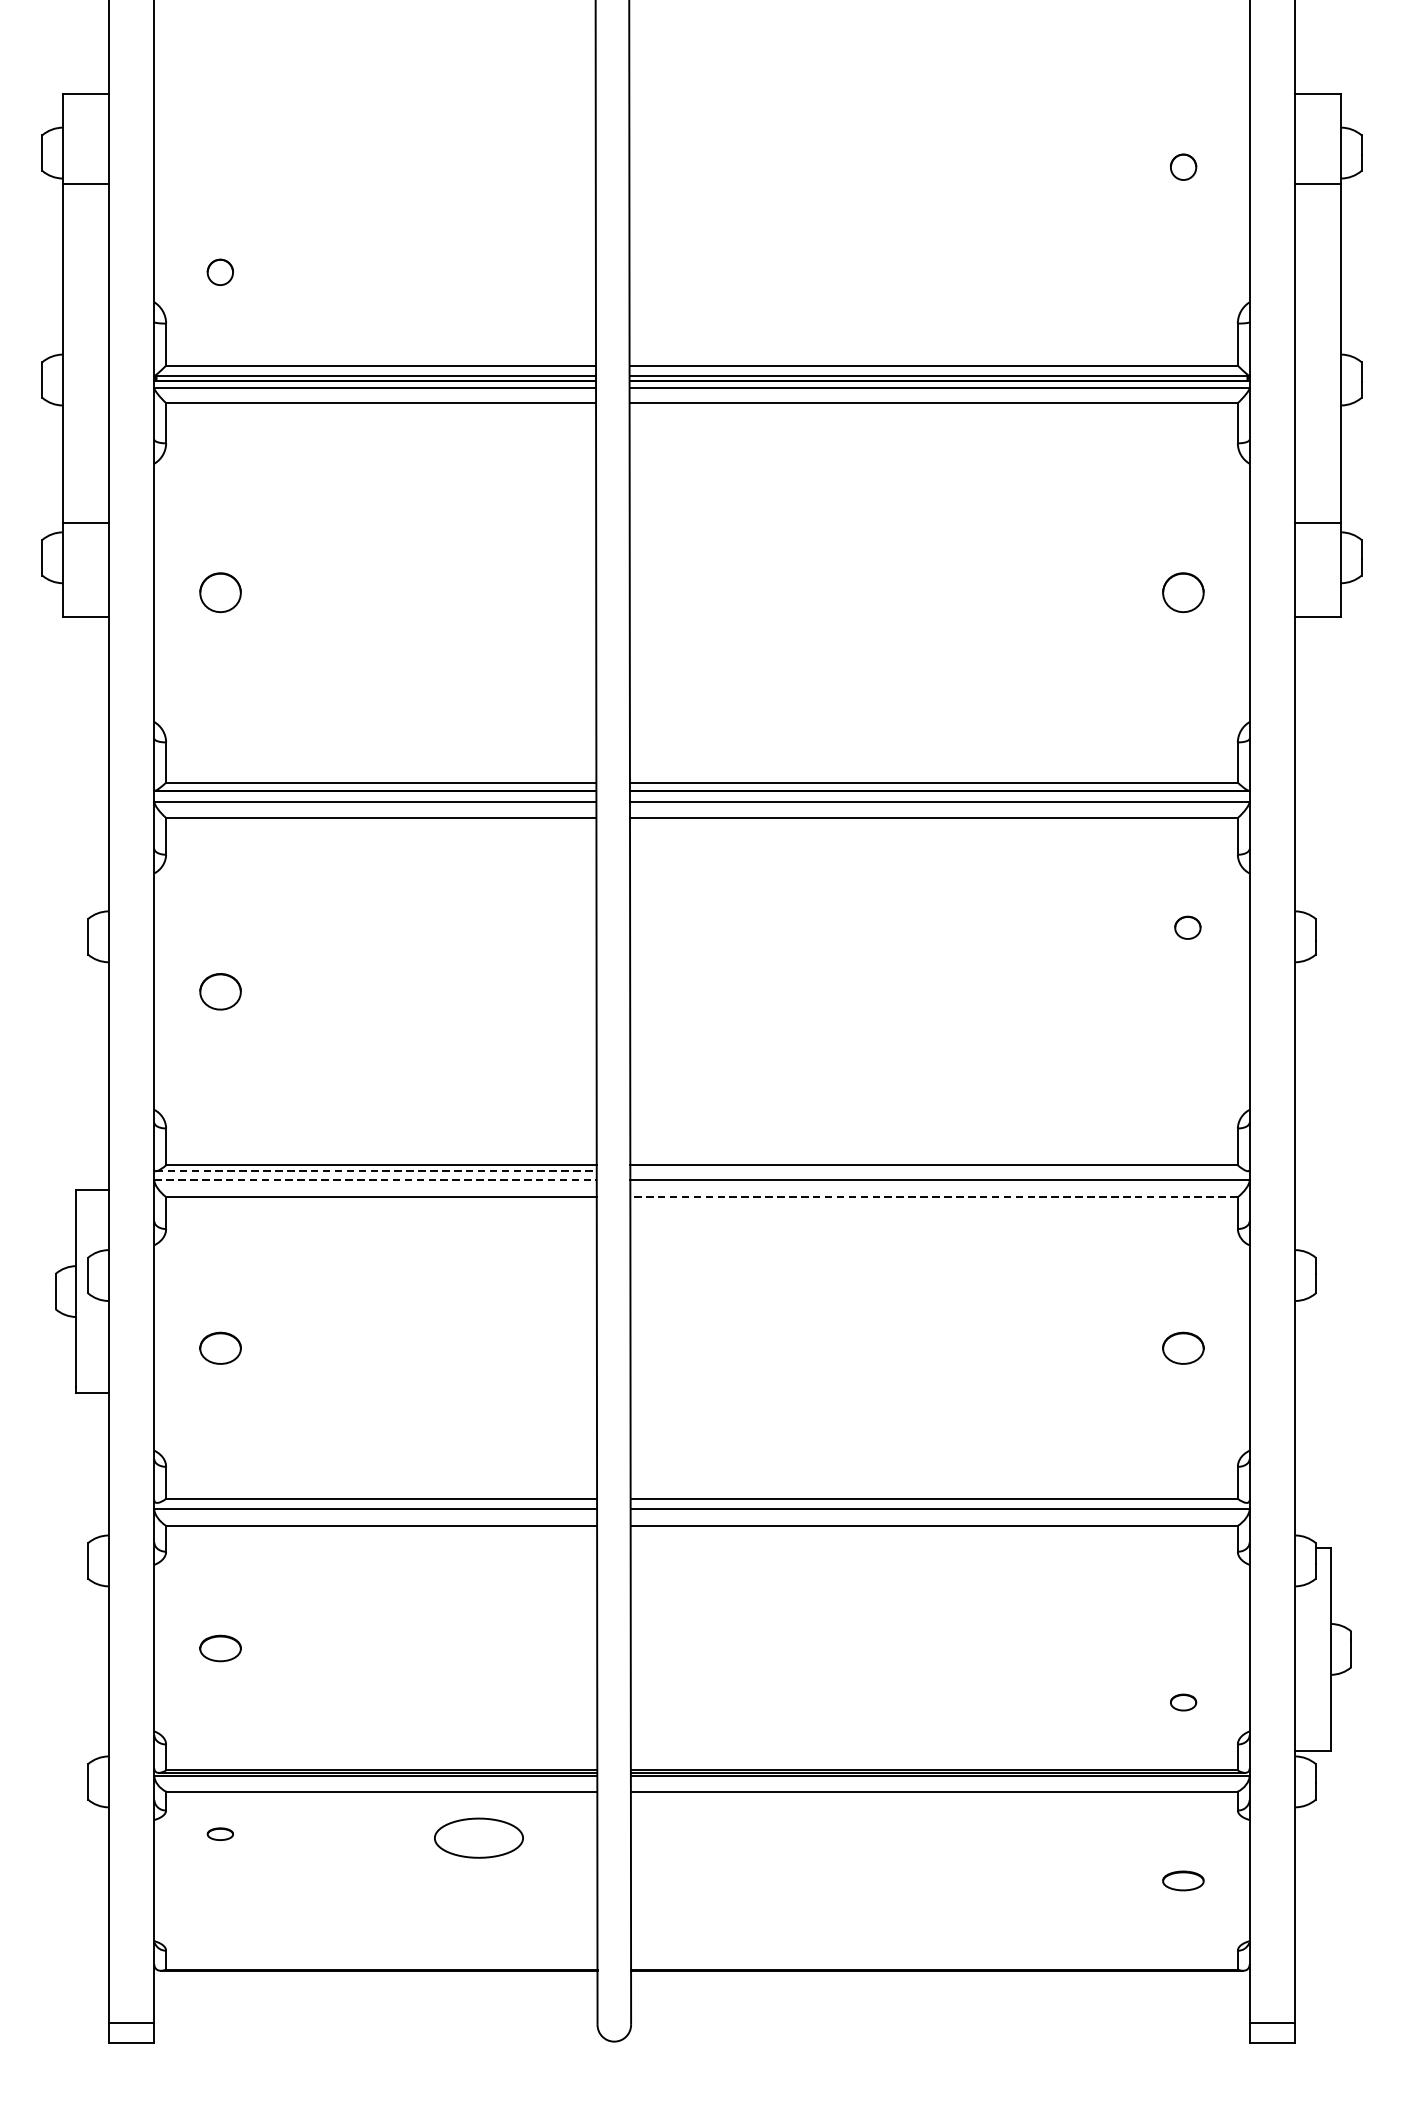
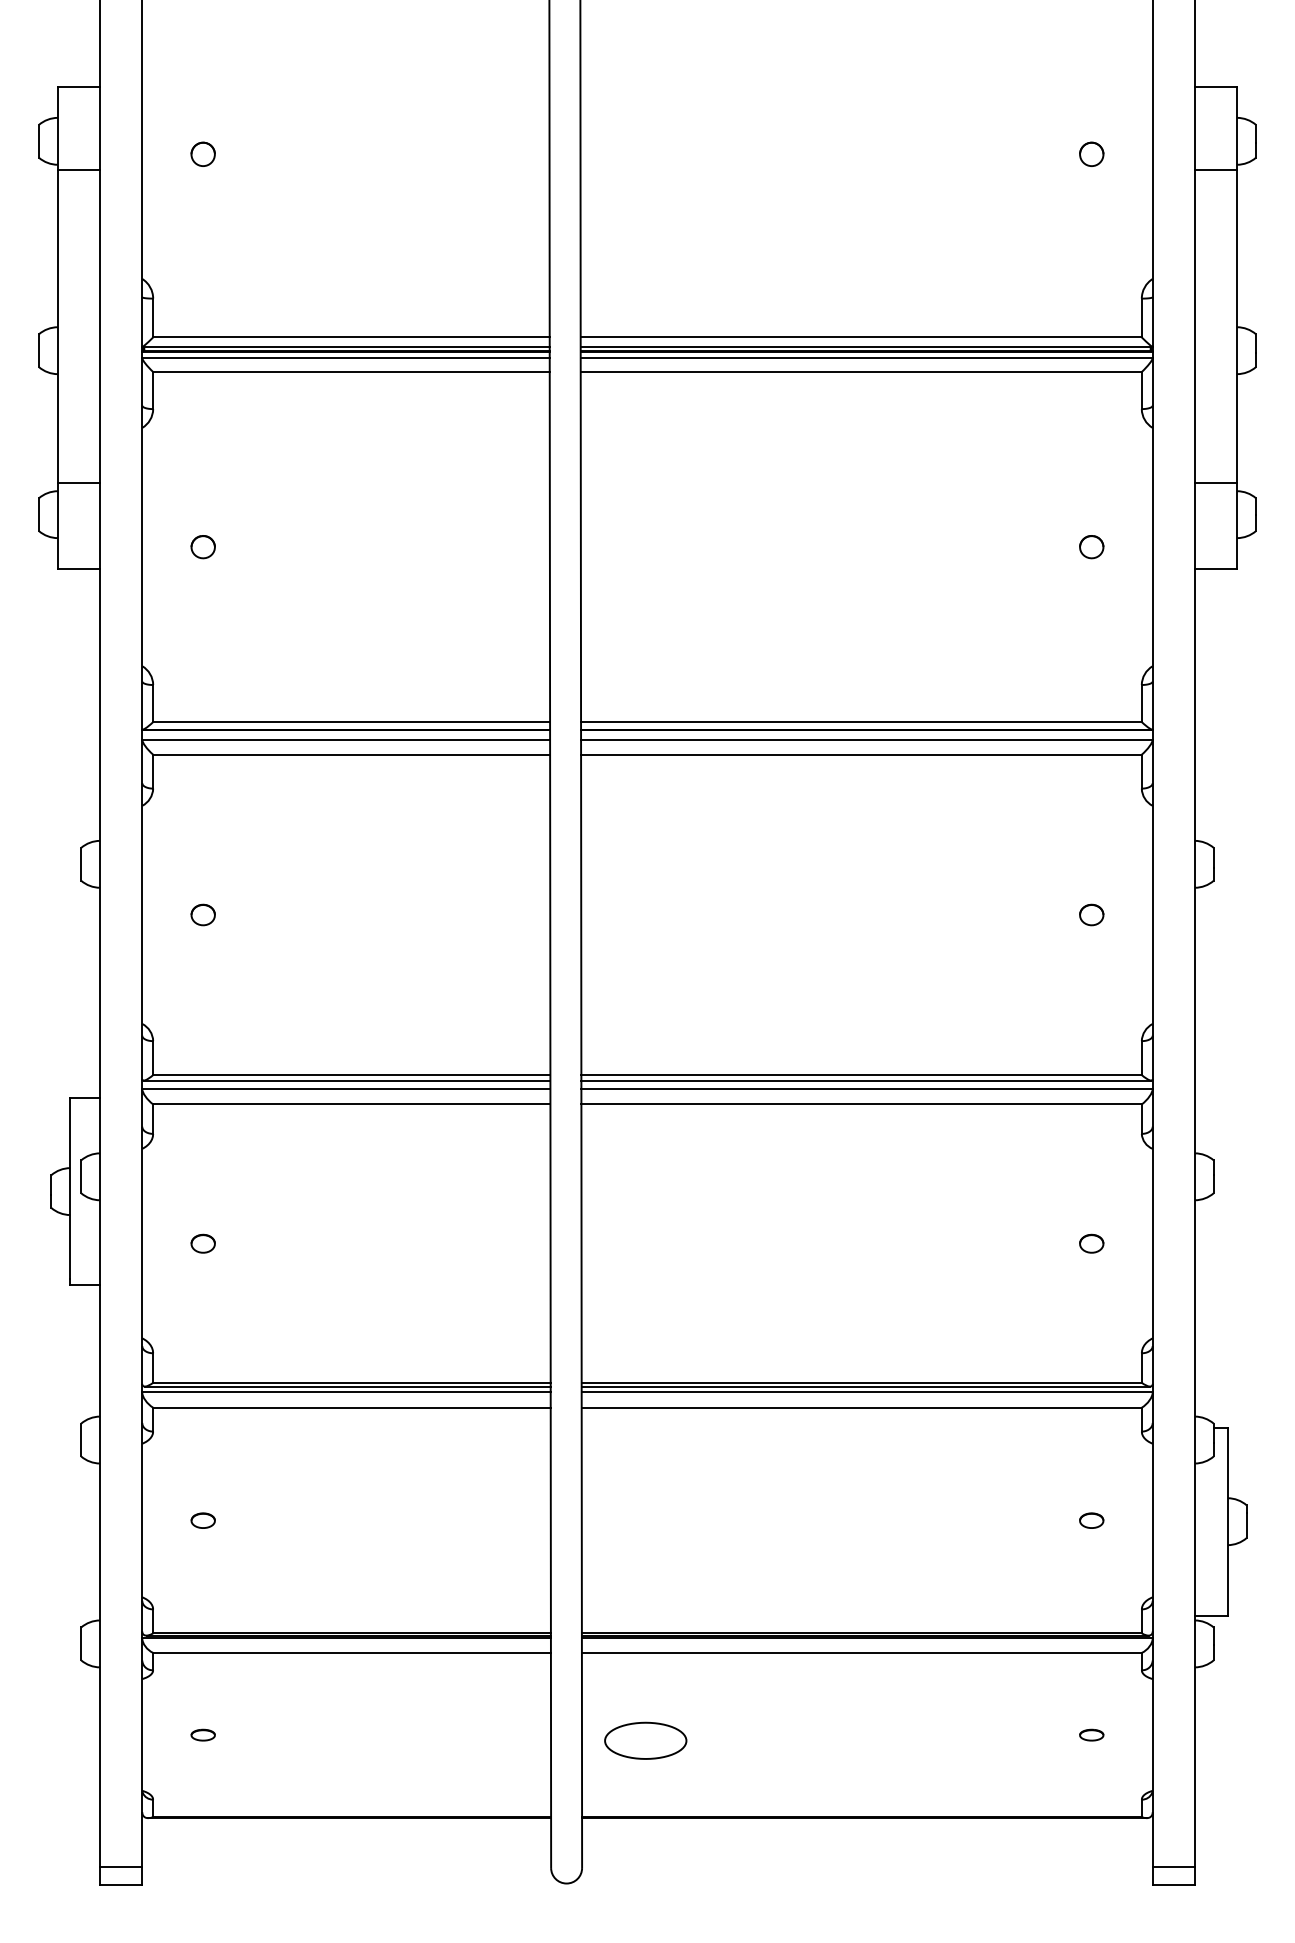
circle: (219, 271) -> (202, 153), moved
part: (219, 593) -> (202, 547), size x0.62
part: (1183, 593) -> (1091, 547), size x0.62
part: (1187, 927) -> (1091, 914), moved
part: (219, 991) -> (202, 914), size x0.62
line: (376, 1171) -> (347, 1080), dashed -> solid
line: (939, 1171) -> (866, 1080), added
line: (375, 1179) -> (346, 1088), dashed -> solid
line: (933, 1197) -> (861, 1104), dashed -> solid
part: (219, 1347) -> (202, 1243), size x0.62
part: (1183, 1347) -> (1091, 1243), size x0.62
line: (376, 1502) -> (347, 1386), added
line: (938, 1502) -> (865, 1386), added
part: (219, 1648) -> (202, 1520), size x0.62
part: (1183, 1702) -> (1091, 1520), moved
part: (219, 1833) -> (202, 1734), moved
part: (478, 1837) -> (645, 1740), moved
part: (1183, 1880) -> (1091, 1734), size x0.62

